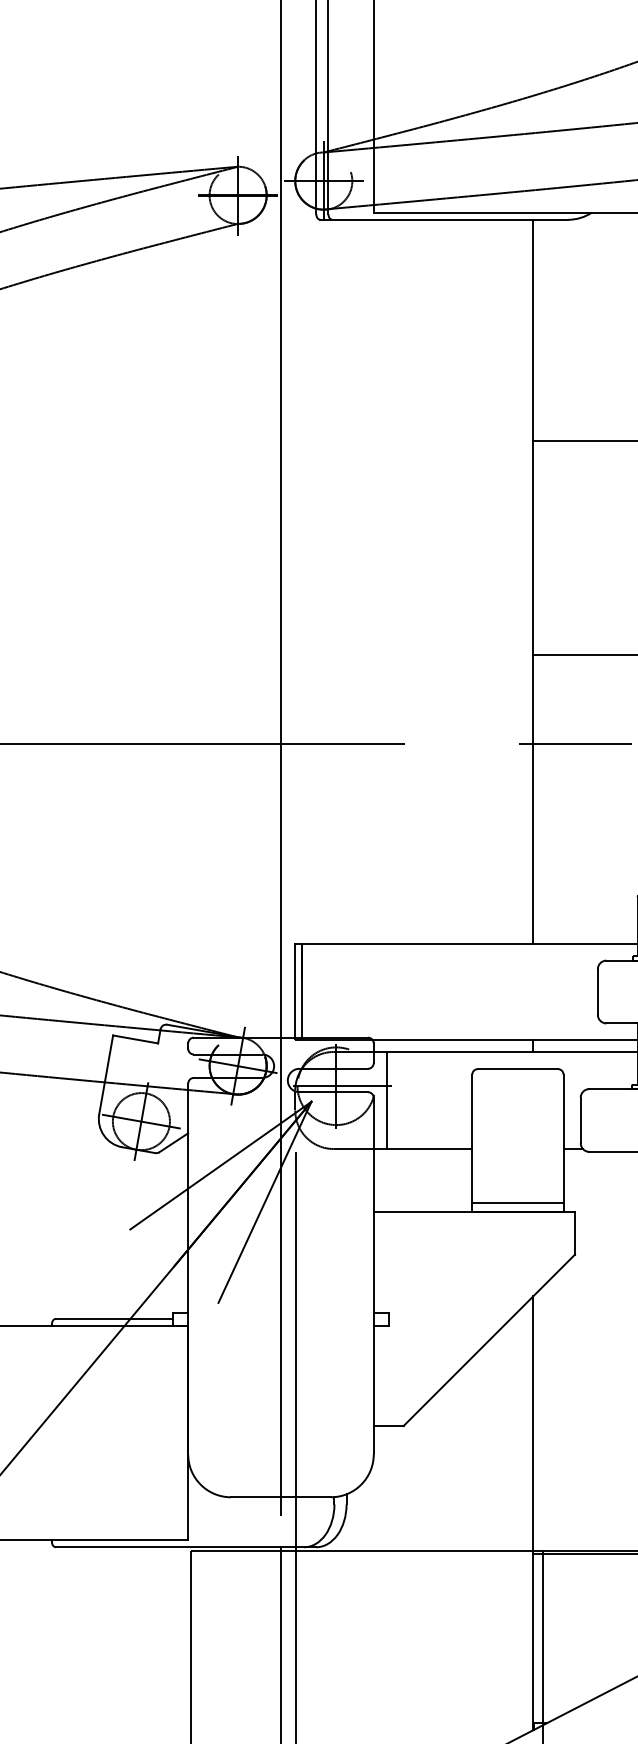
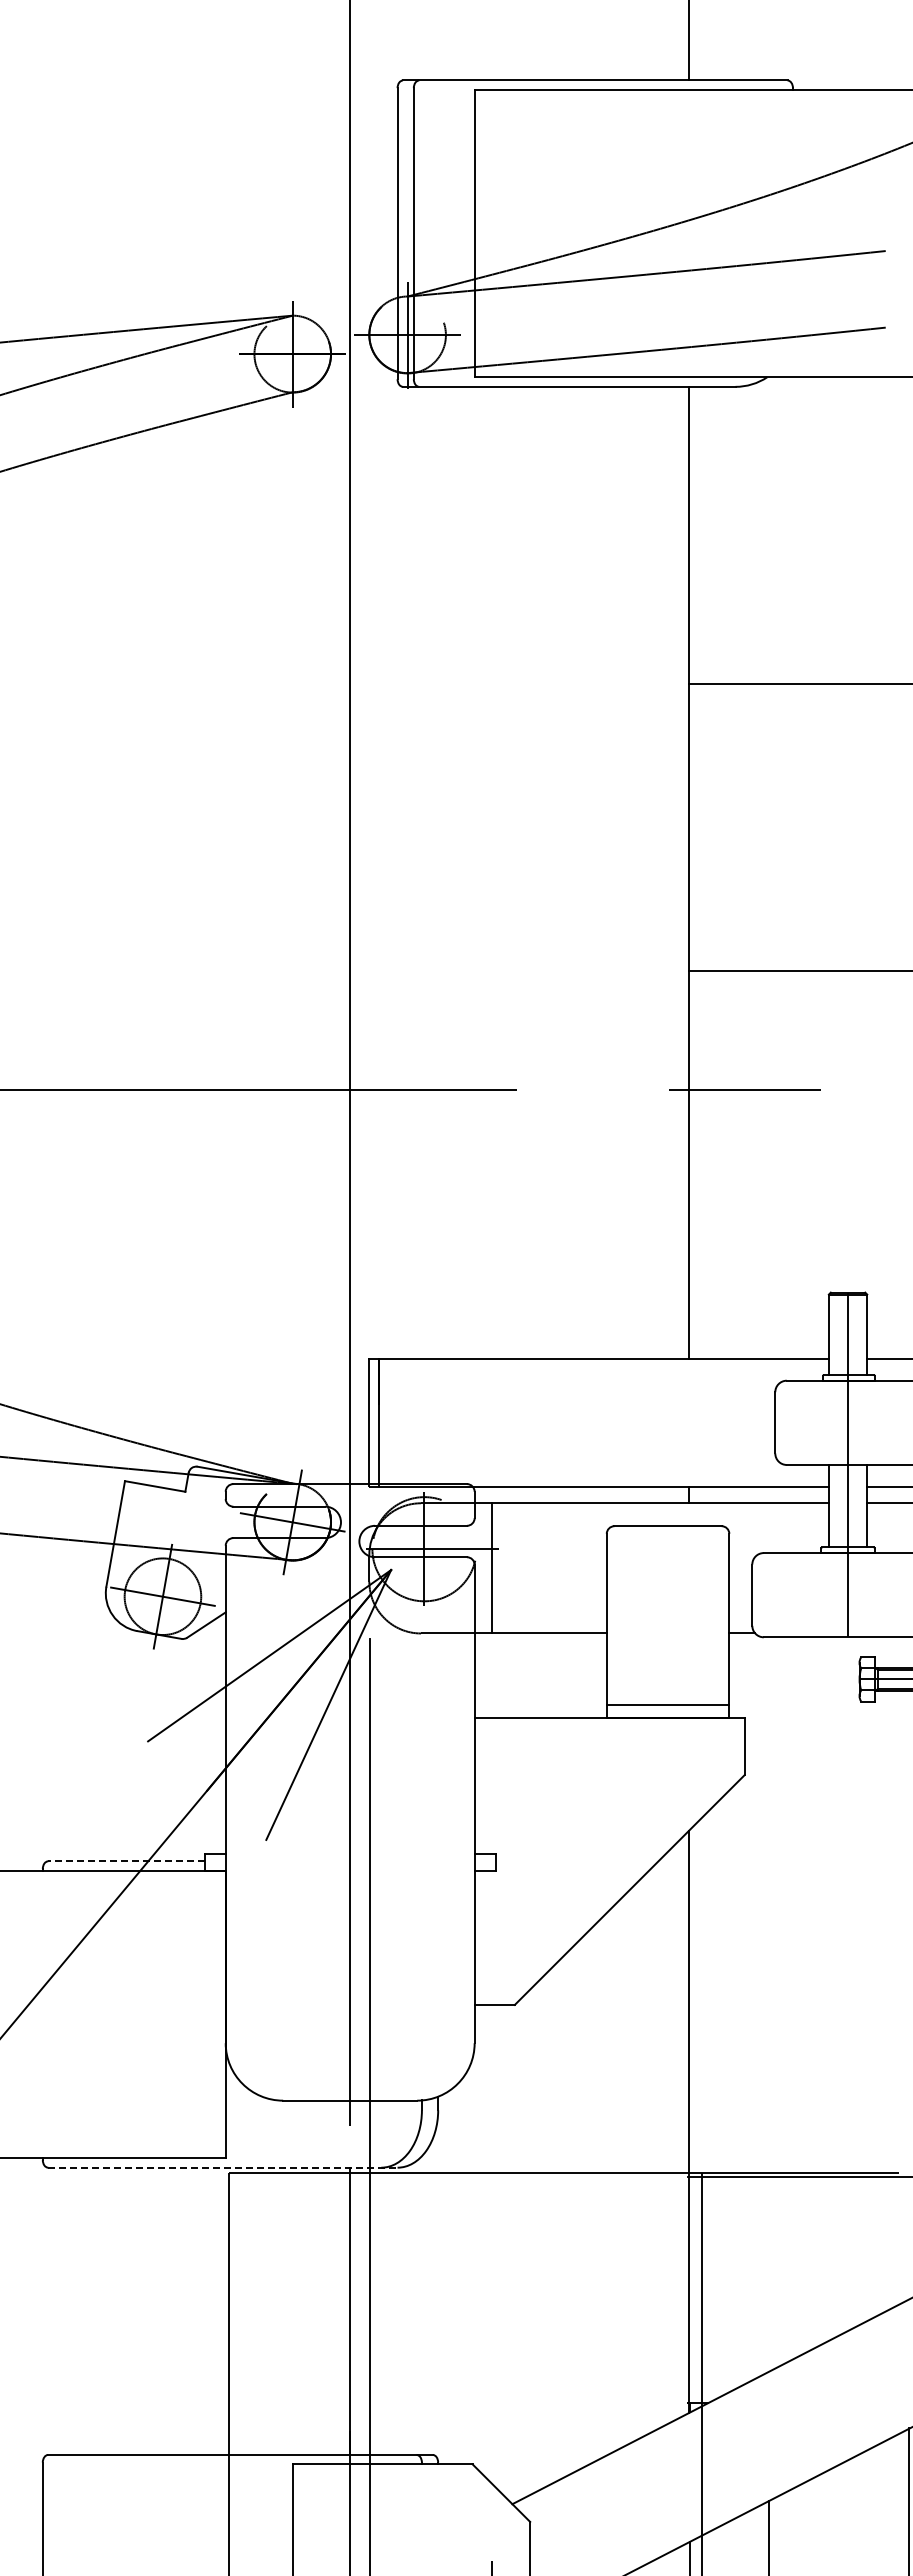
line: (113, 1319) -> (125, 1861), solid -> dashed
line: (185, 1547) -> (222, 2167), solid -> dashed

